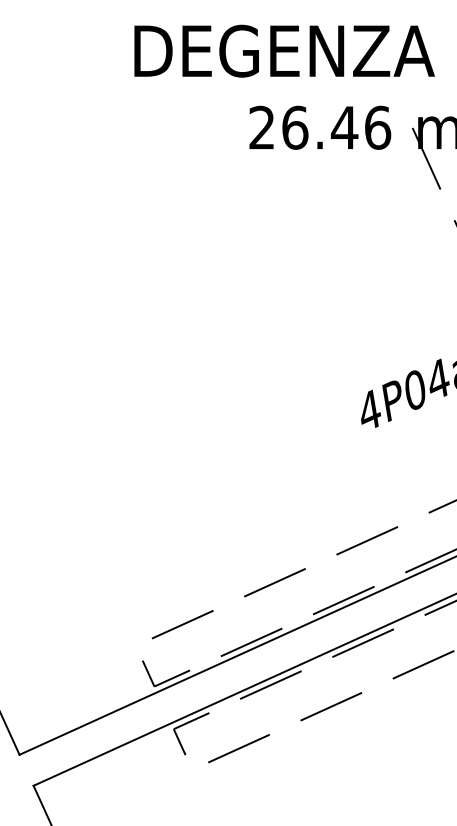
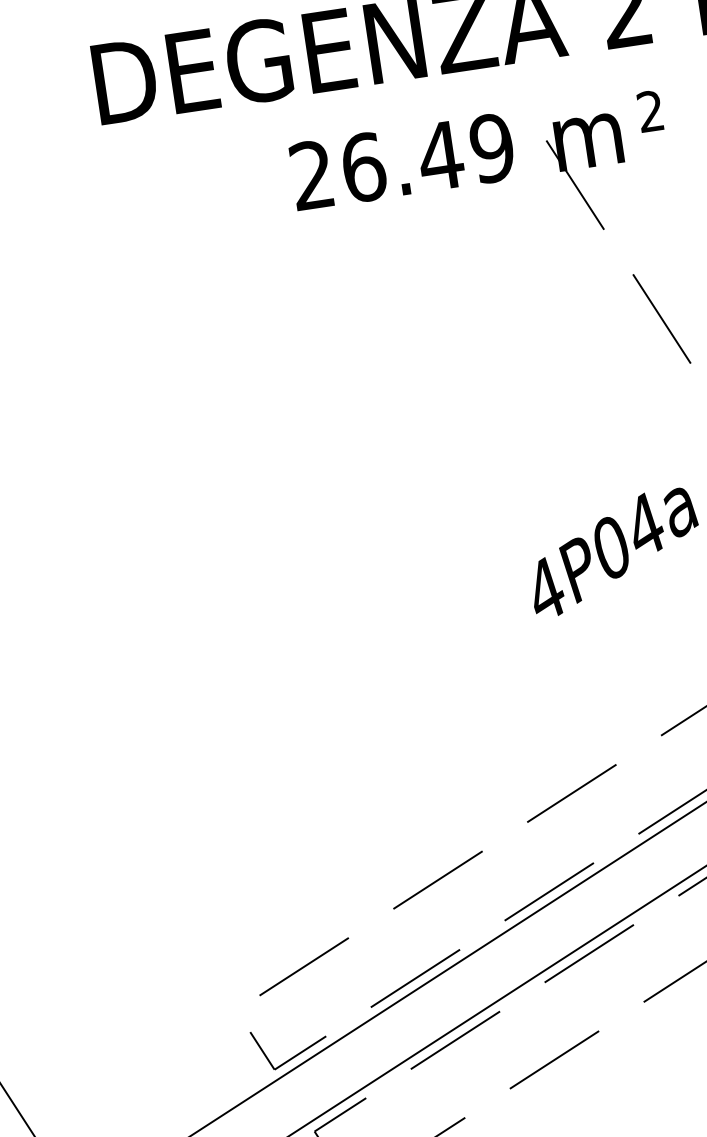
text: (377, 127) -> (491, 147), 26.46 -> 26.49

